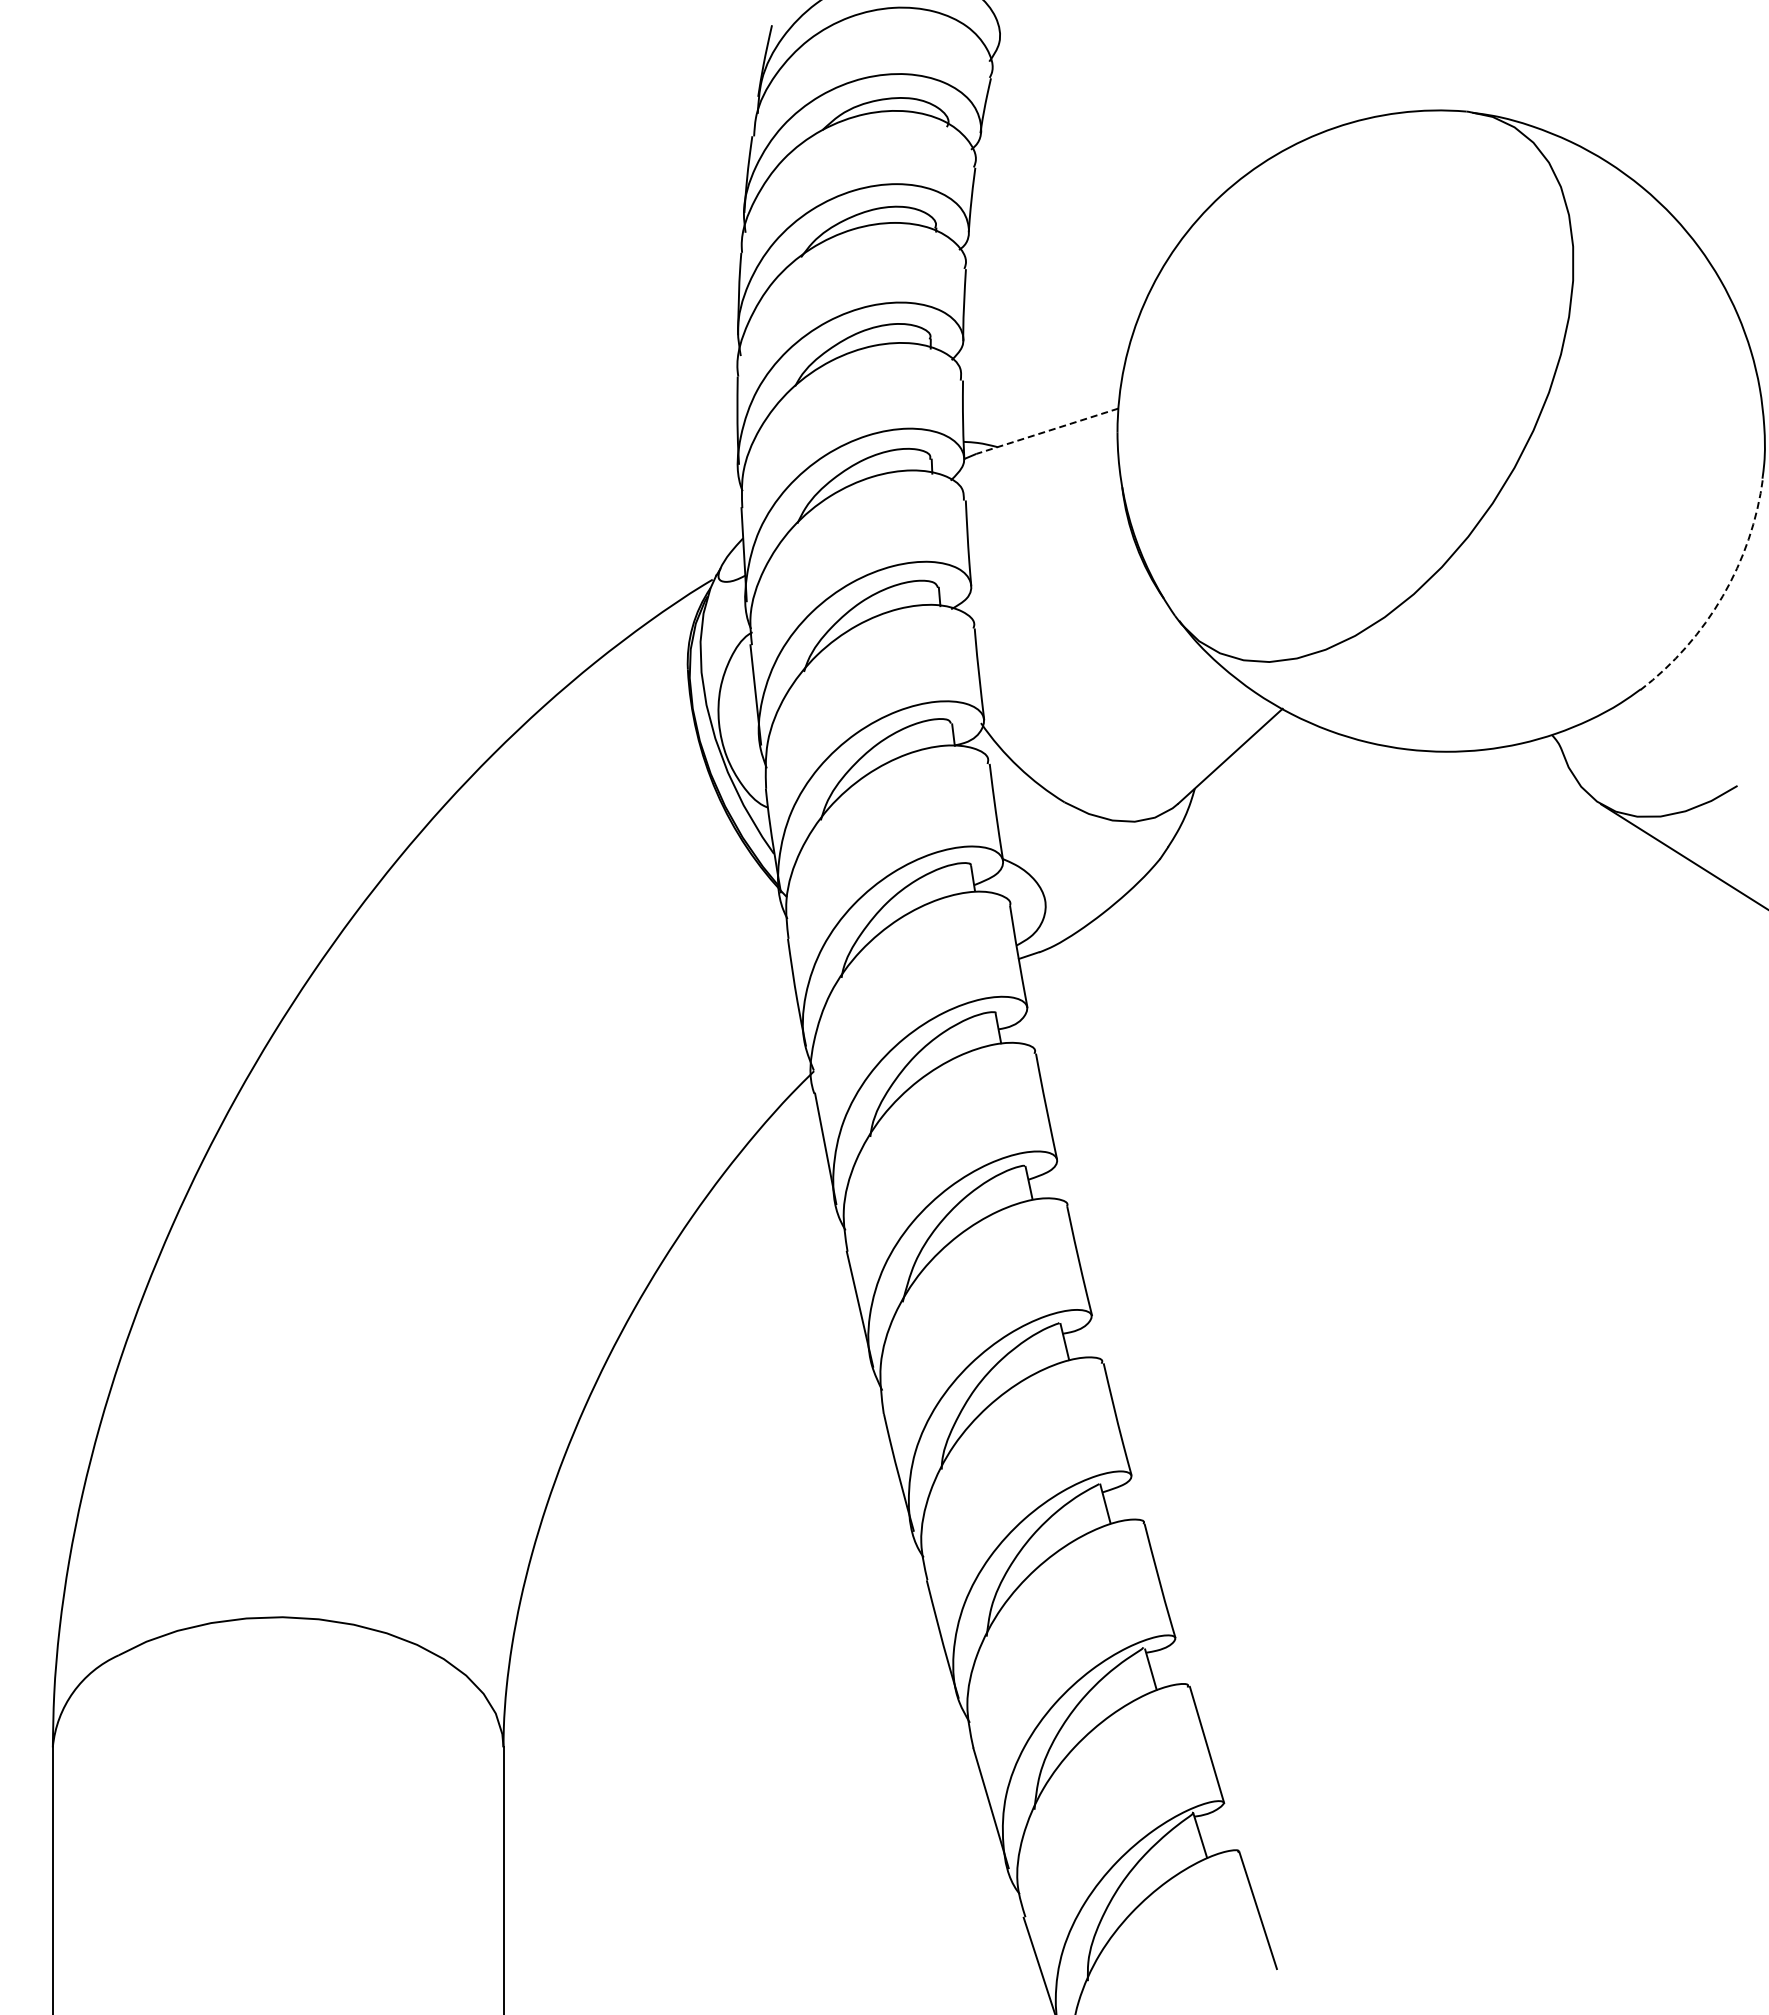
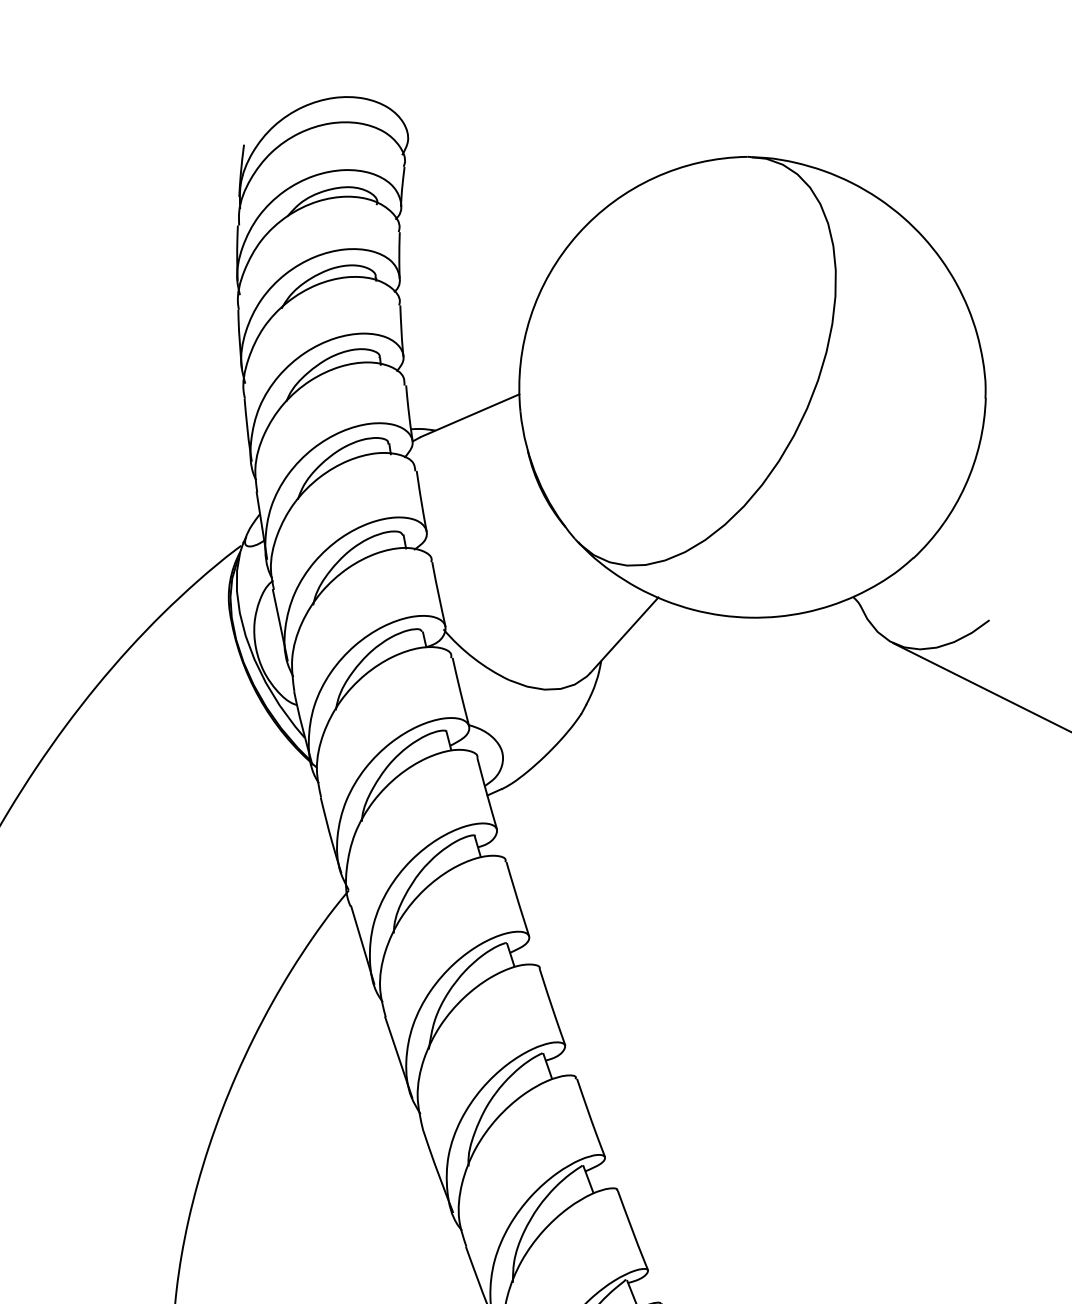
line: (1047, 431) -> (470, 415), dashed -> solid
arc: (1722, 596) -> (965, 485), dashed -> solid

